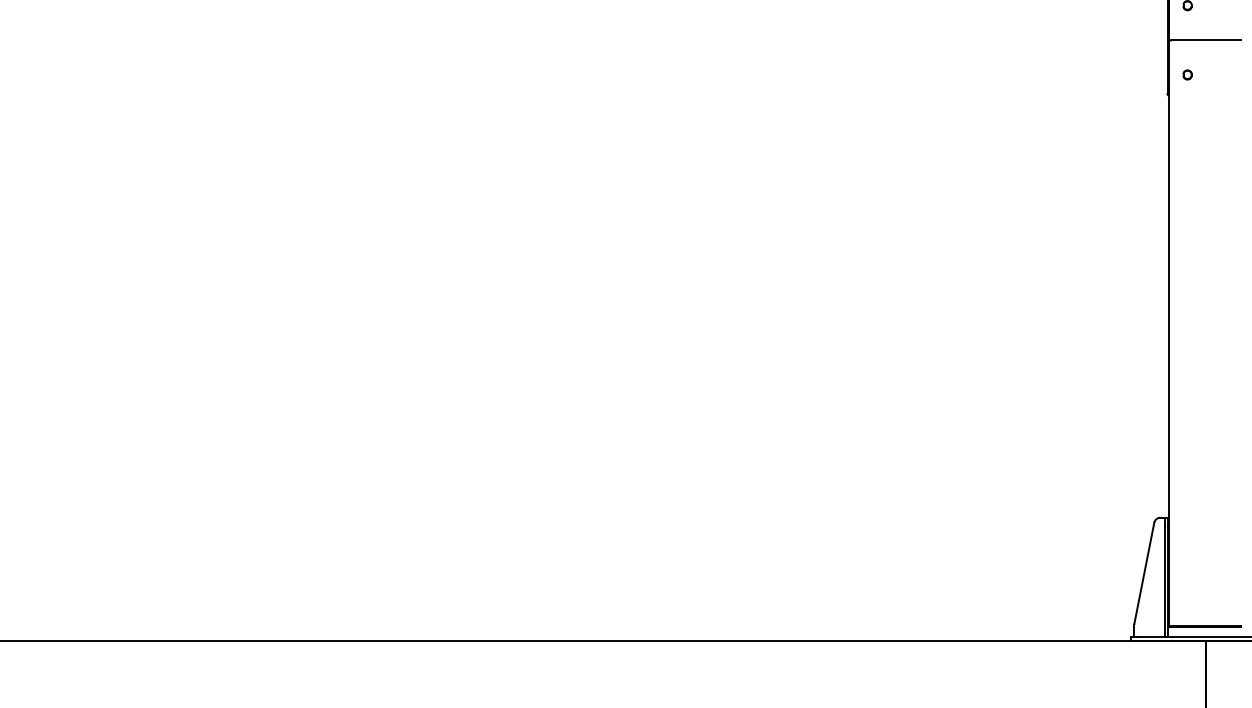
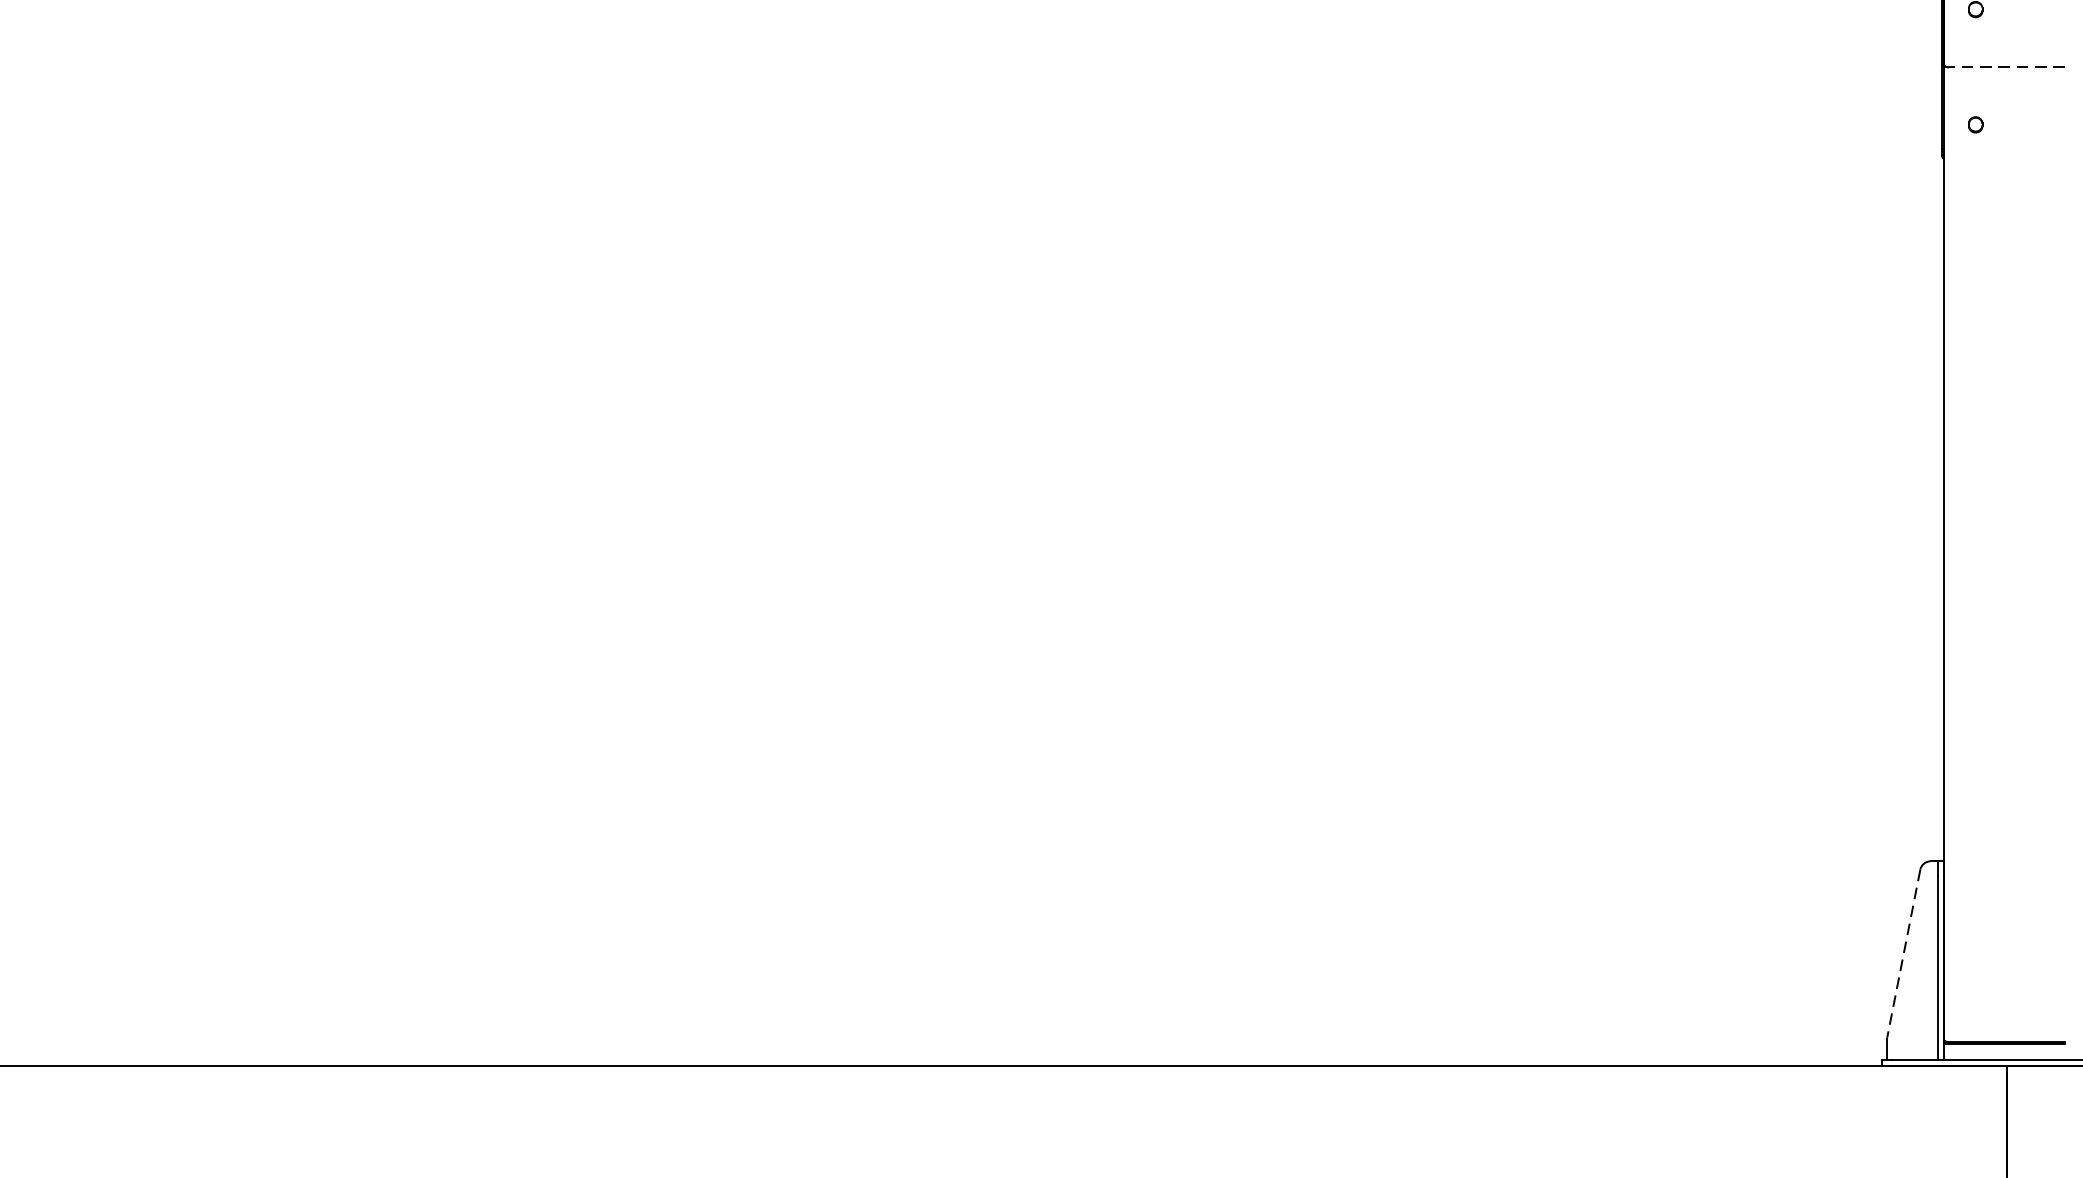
line: (1206, 40) -> (2007, 67), solid -> dashed
line: (1144, 573) -> (1904, 954), solid -> dashed

